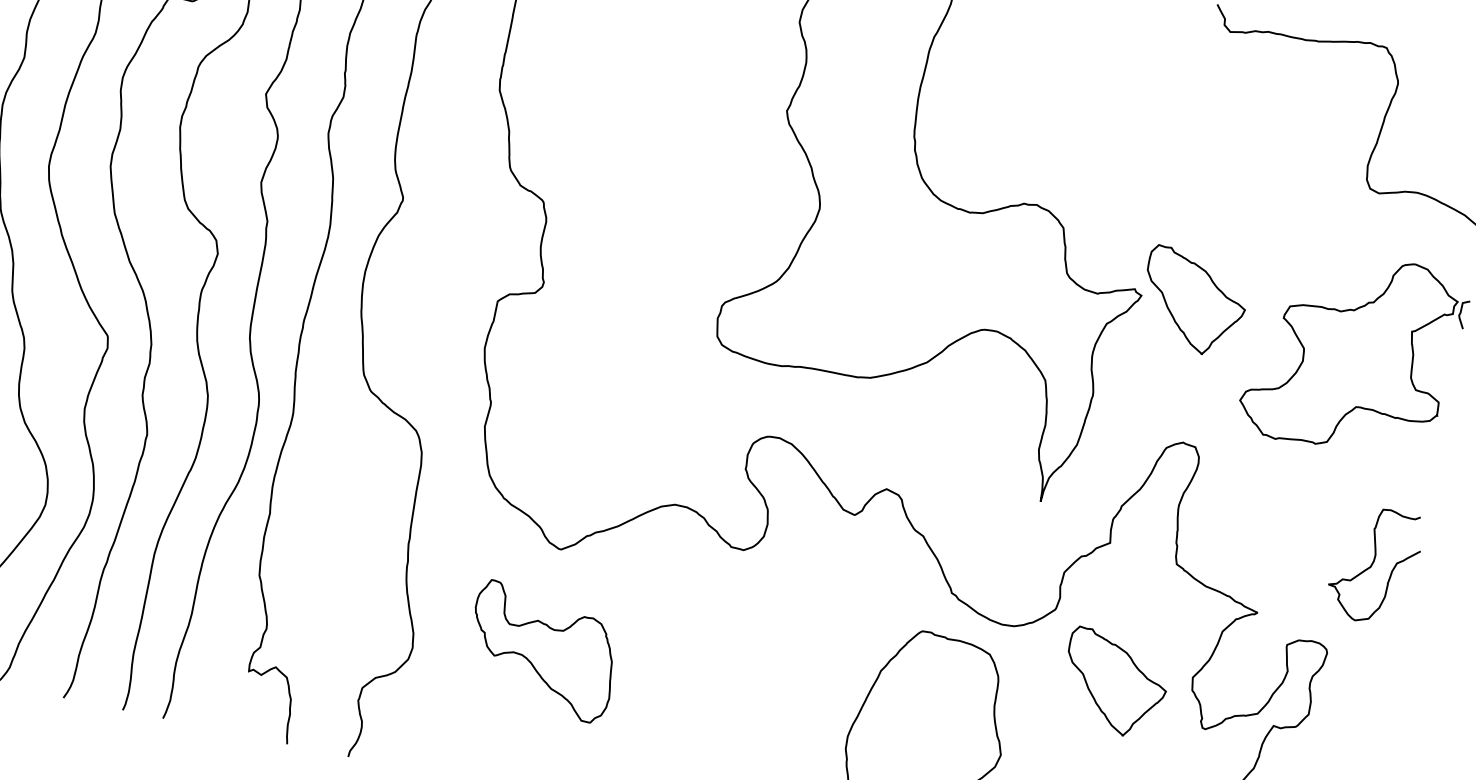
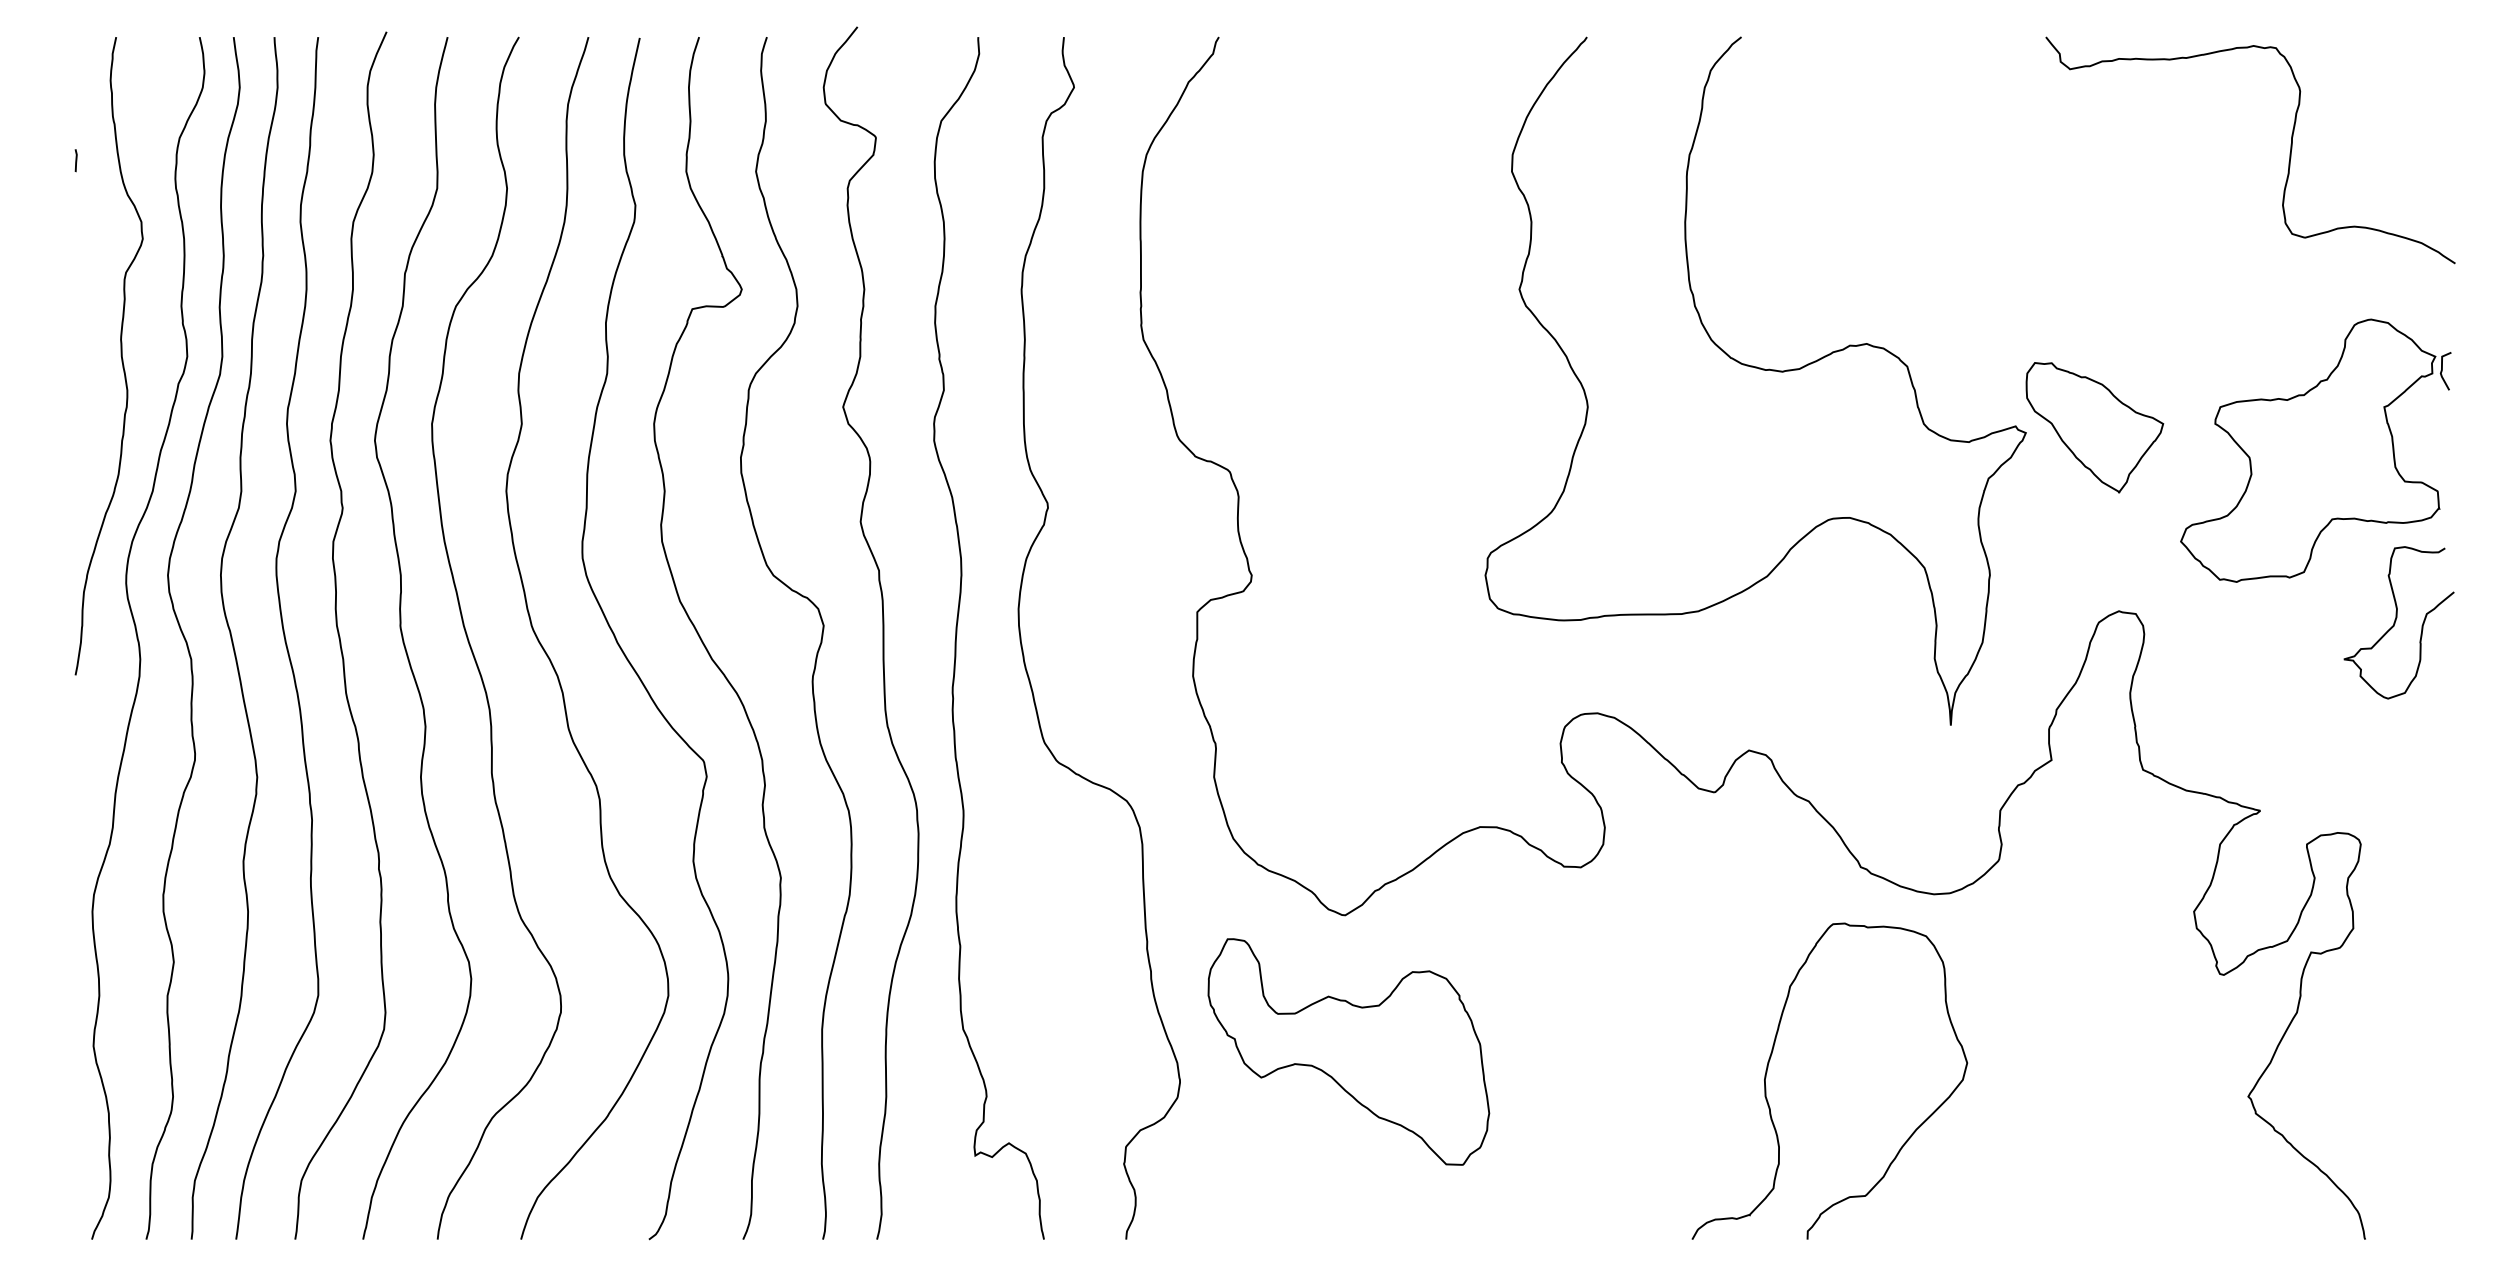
curve: (1373, 563) -> (2396, 620), moved
part: (542, 651) -> (1348, 1051), size x1.43
part: (1114, 683) -> (2094, 940), removed

